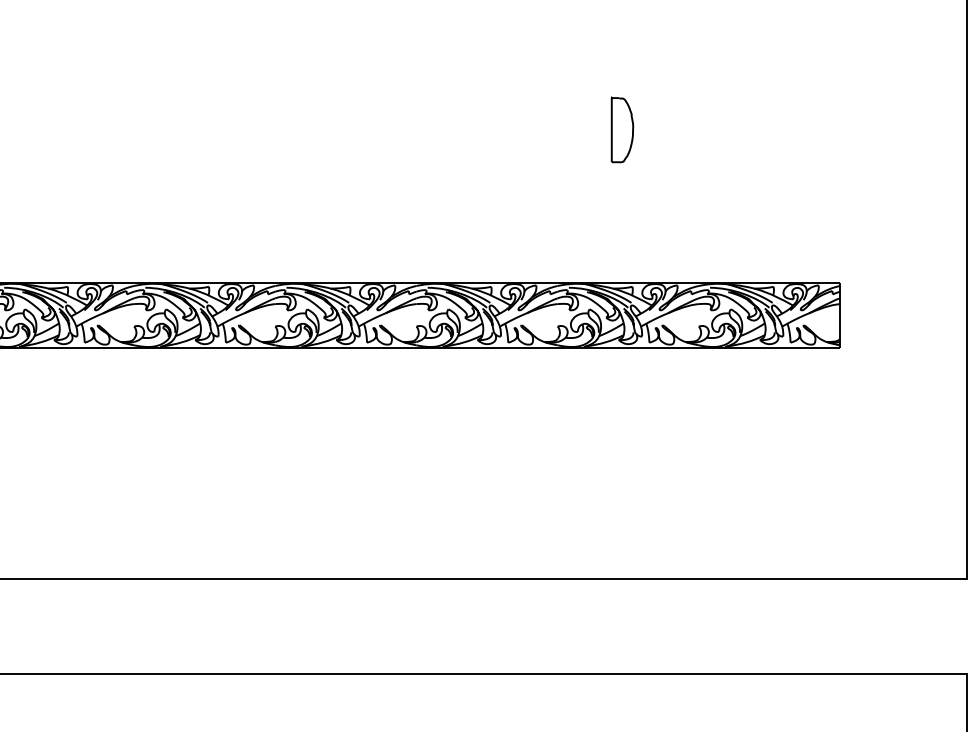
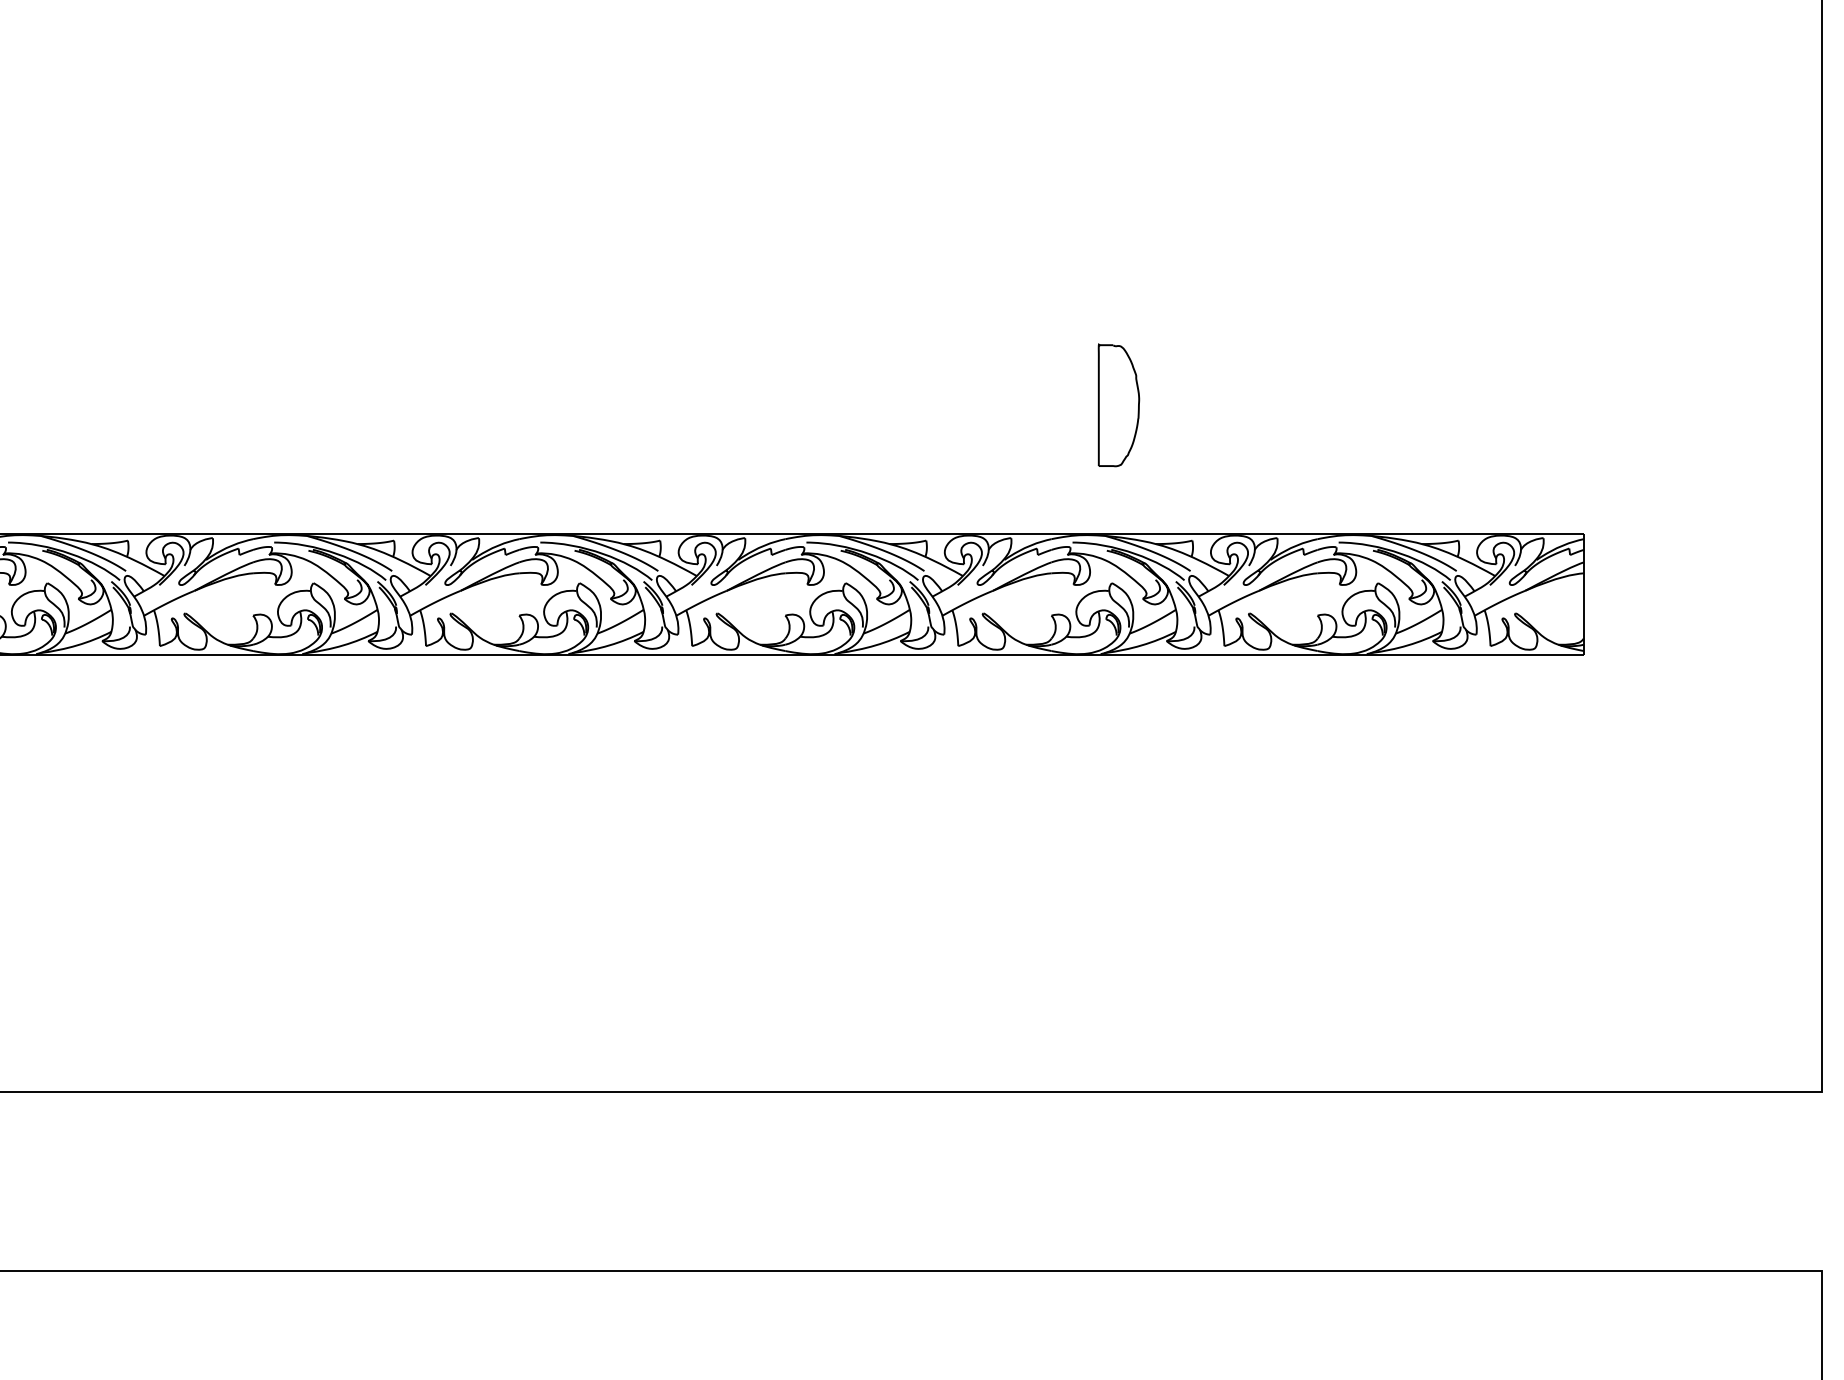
part: (622, 129) -> (1118, 404), moved

